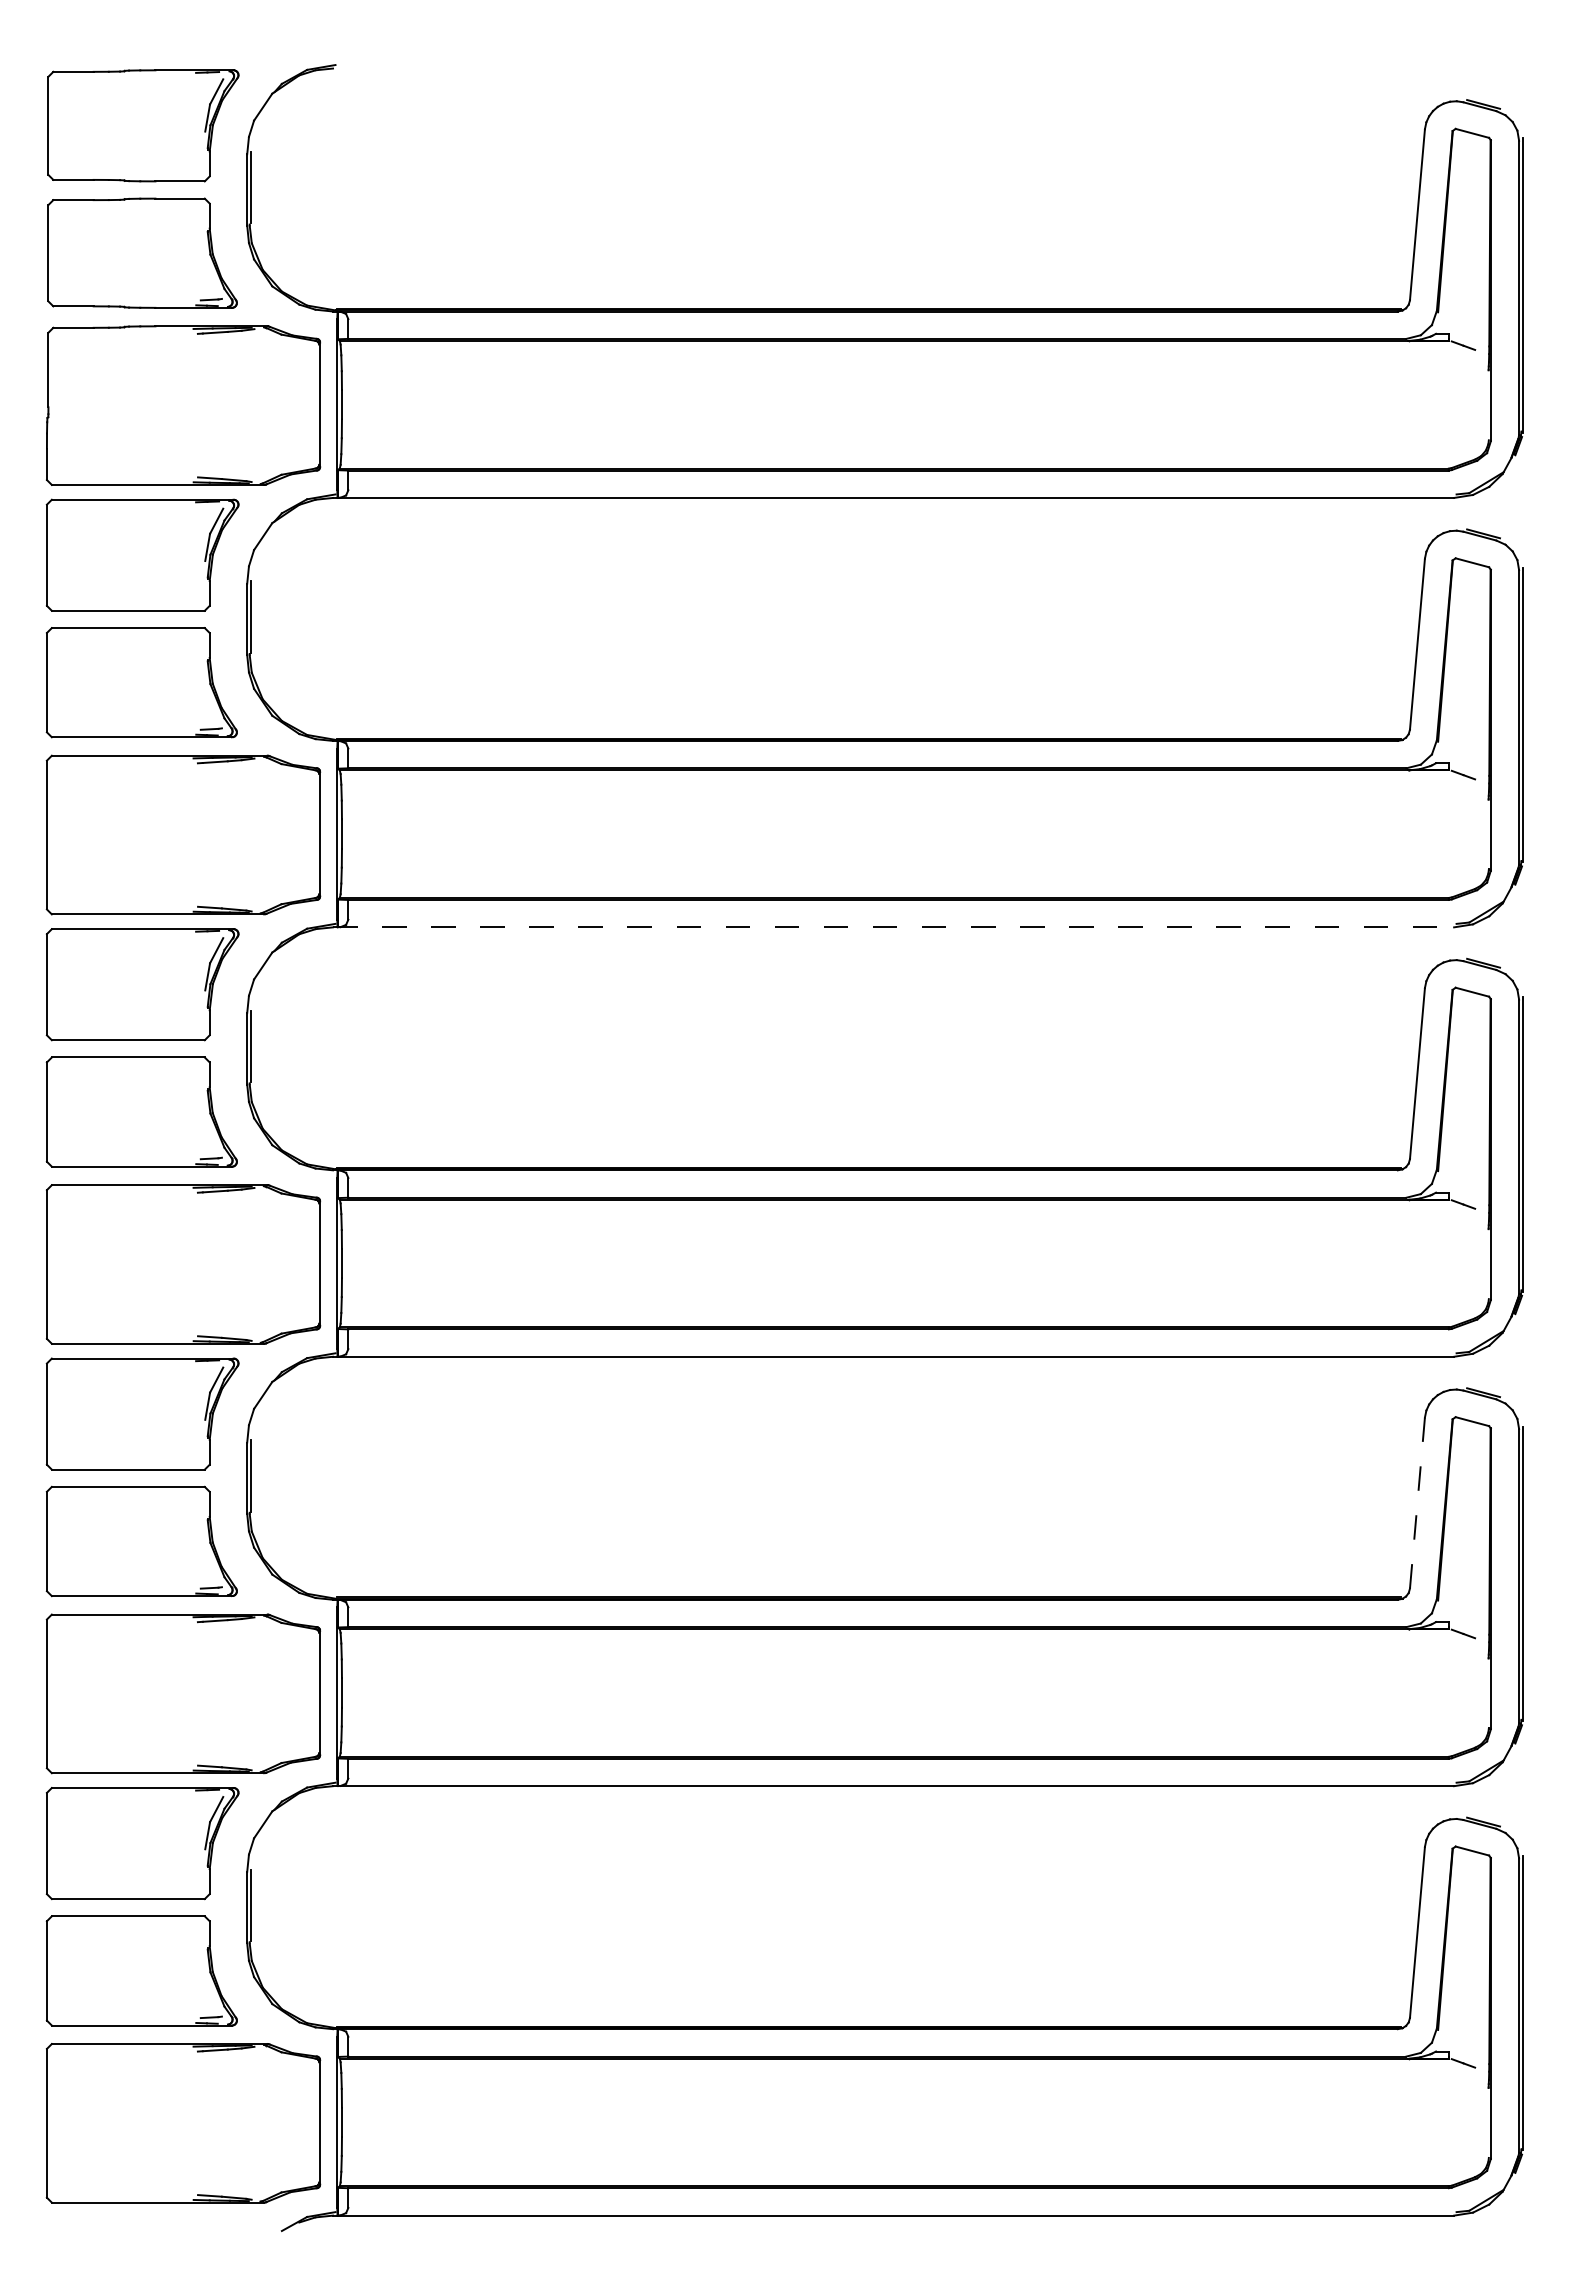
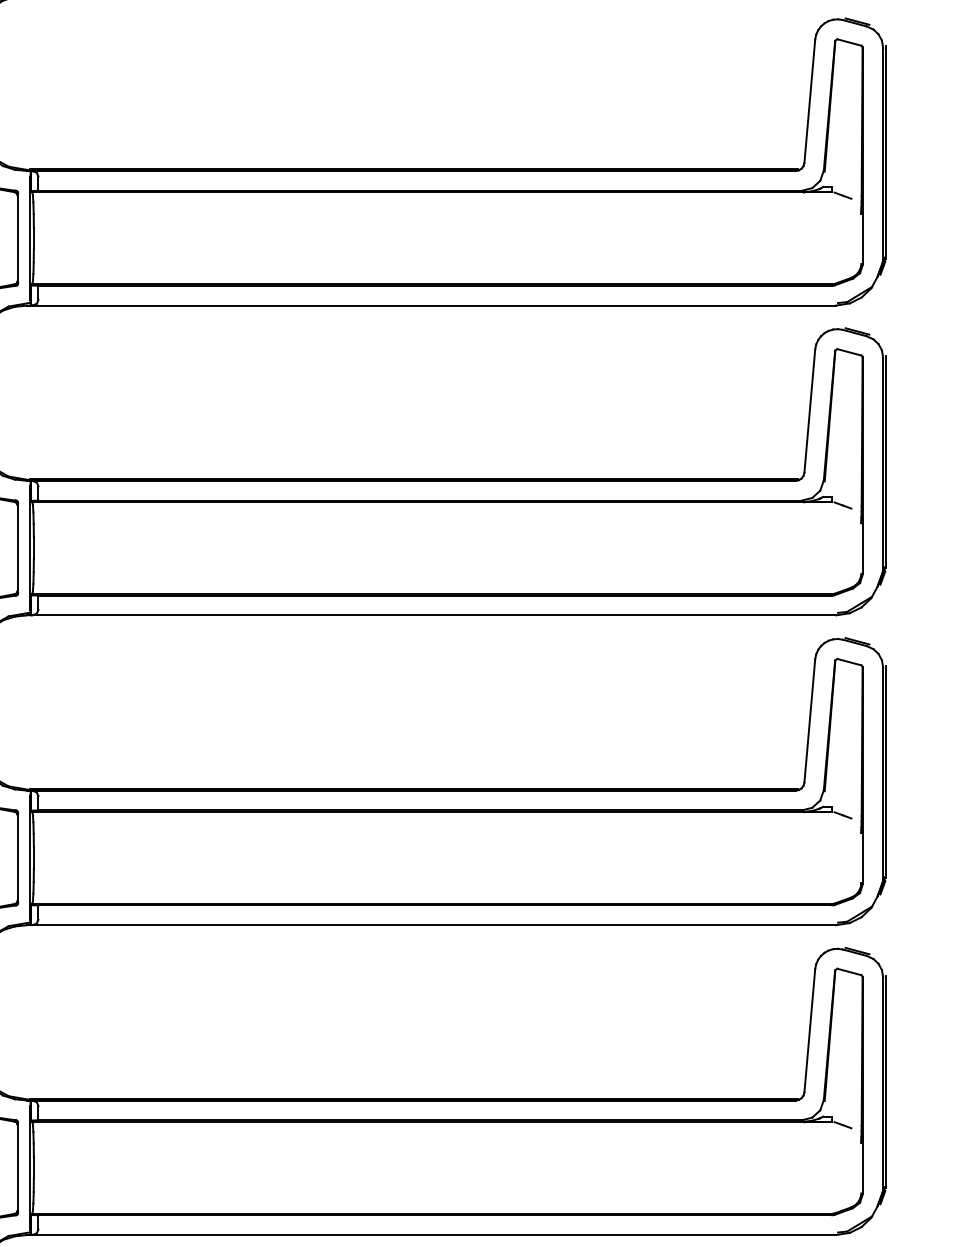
line: (893, 927) -> (431, 615), dashed -> solid
line: (1417, 1503) -> (809, 1031), dashed -> solid

